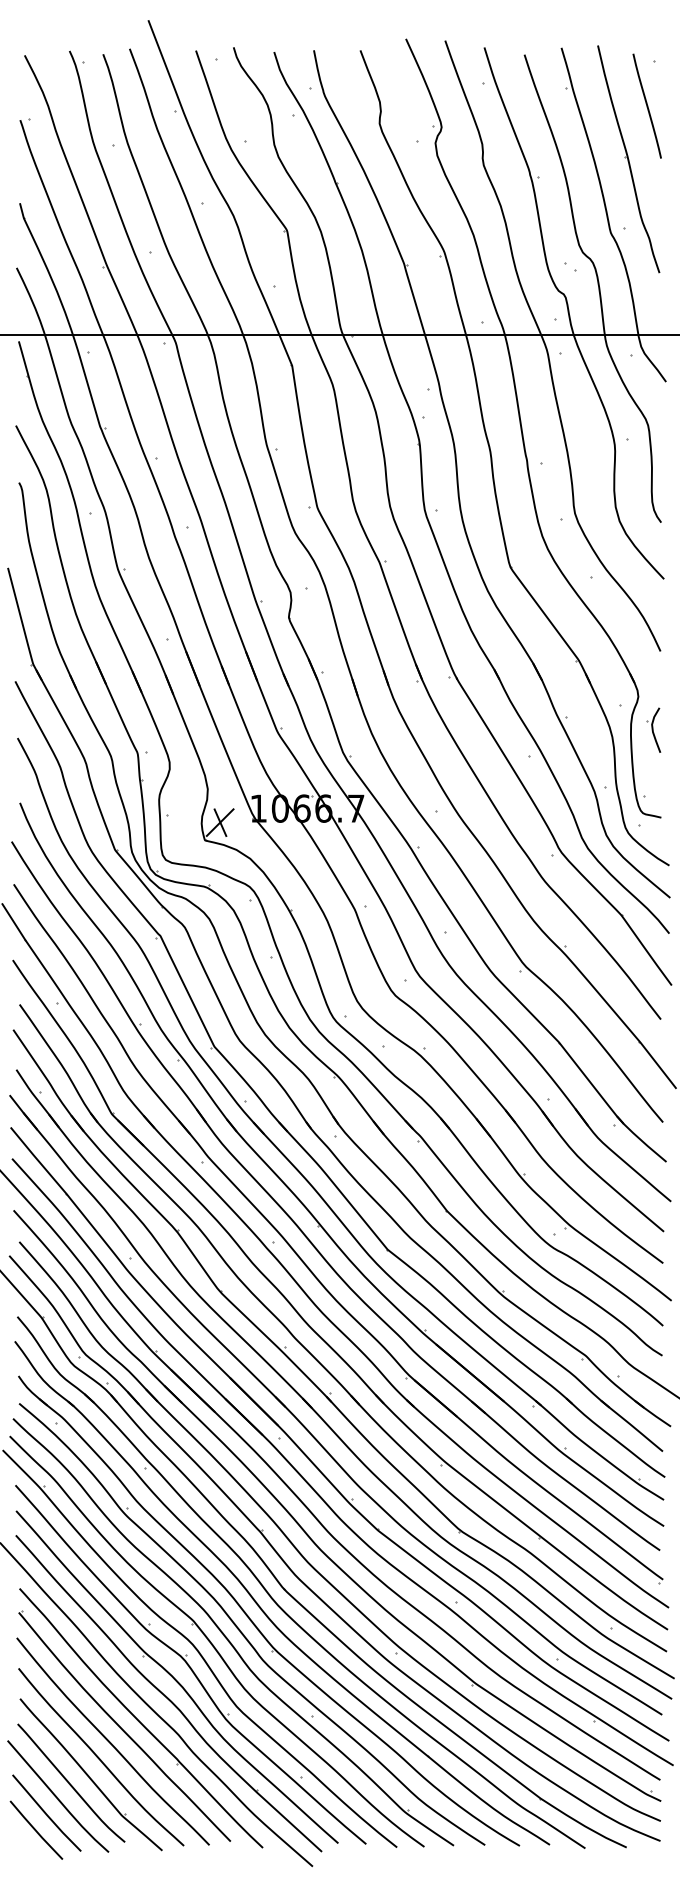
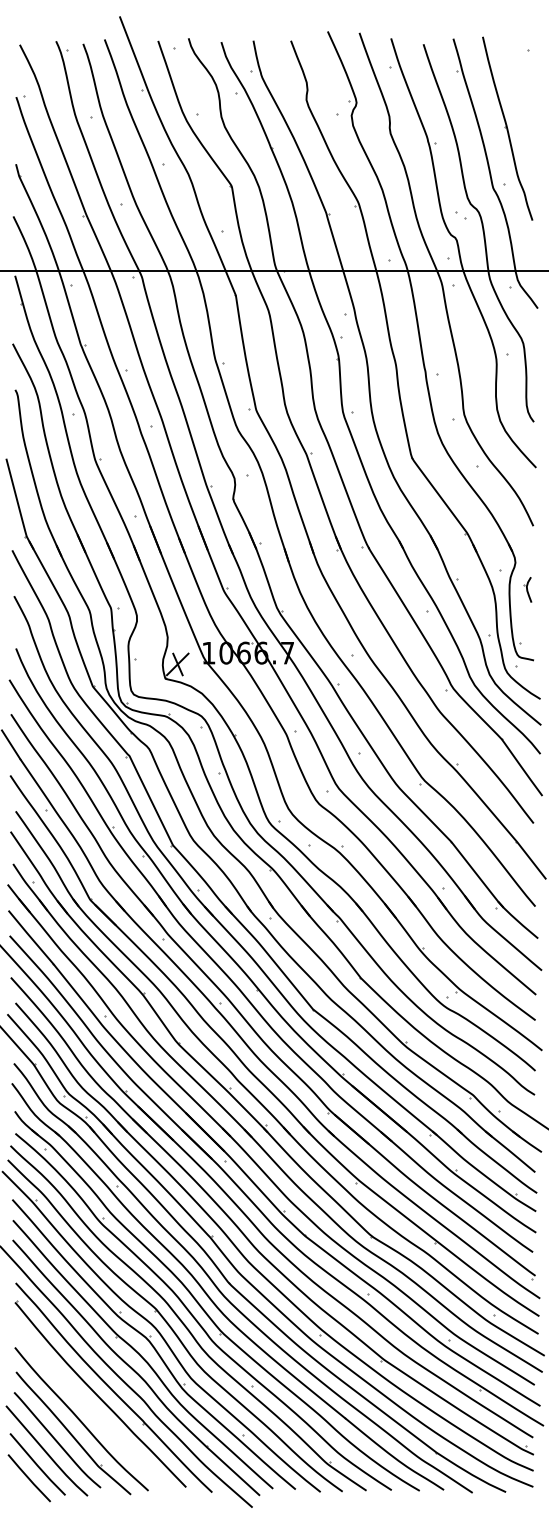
line: (647, 105) -> (522, 85), removed
part: (653, 729) -> (527, 589), size x0.7
curve: (112, 1742) -> (90, 1407), removed

